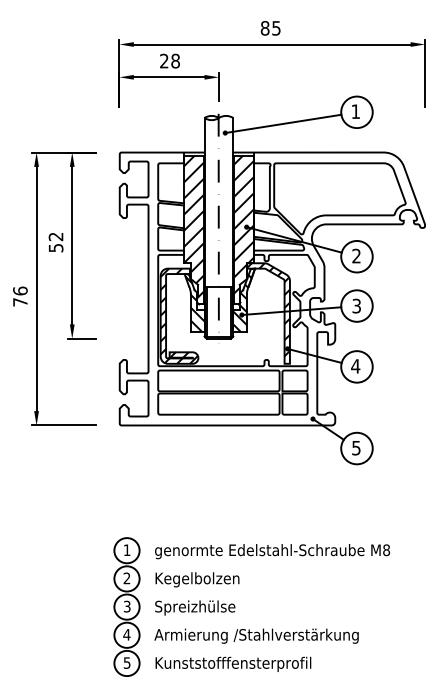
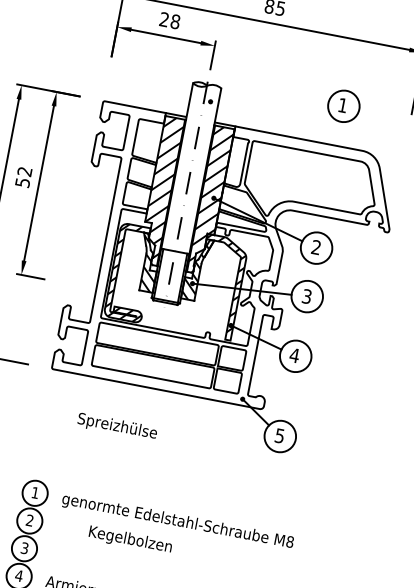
line: (283, 123) -> (269, 103), removed
text: (197, 579) -> (130, 540), moved
text: (195, 607) -> (117, 426), moved

